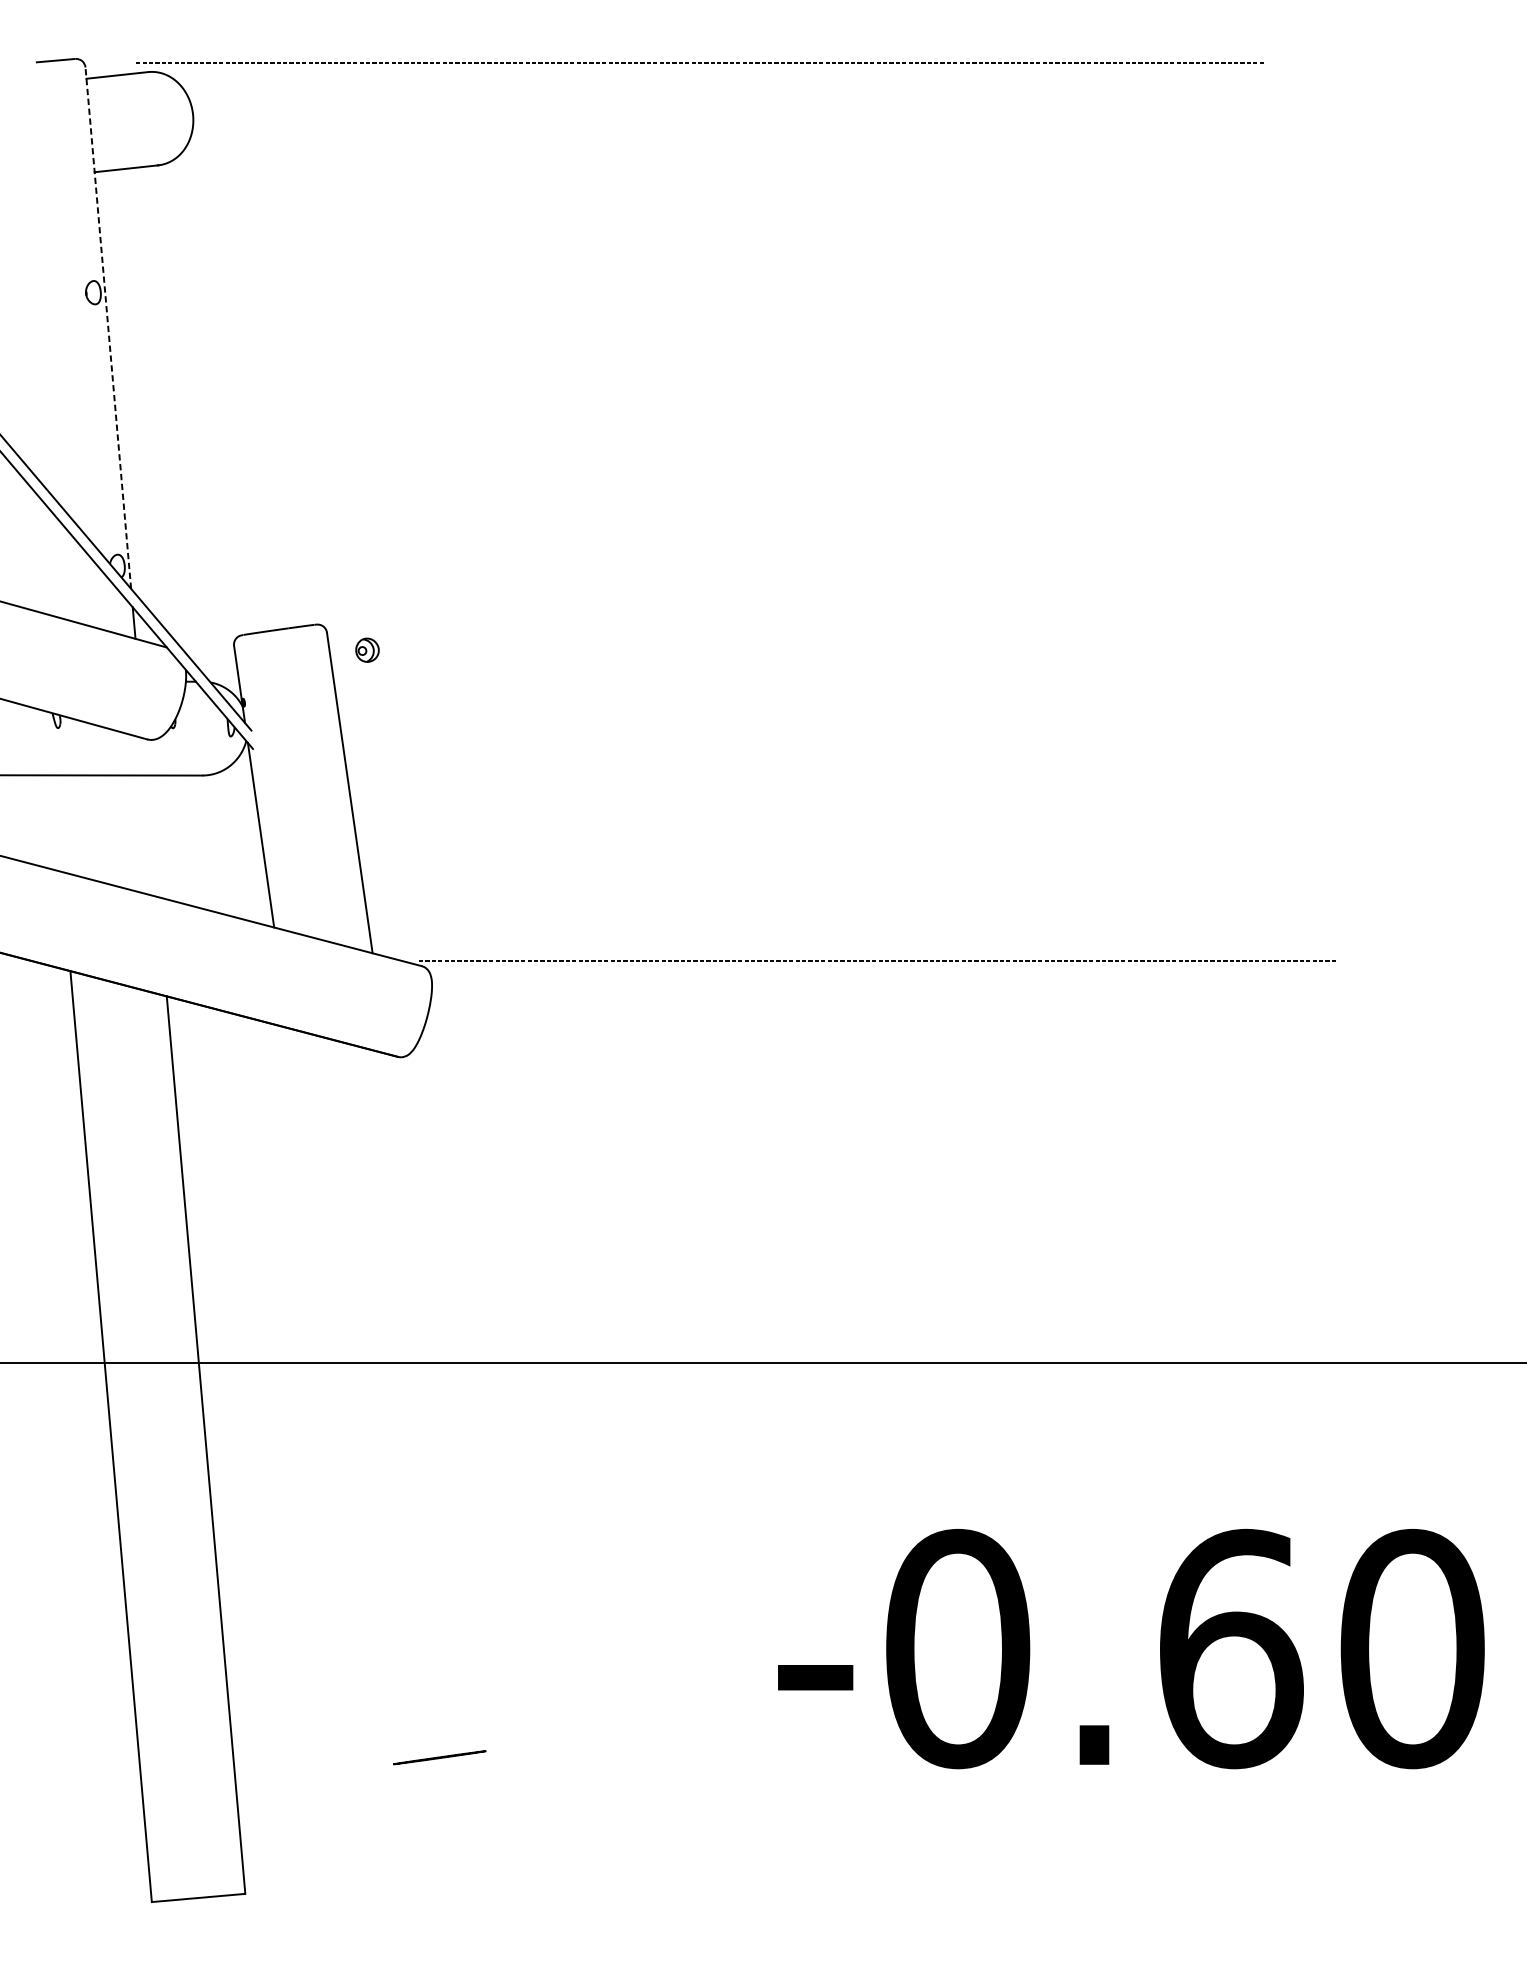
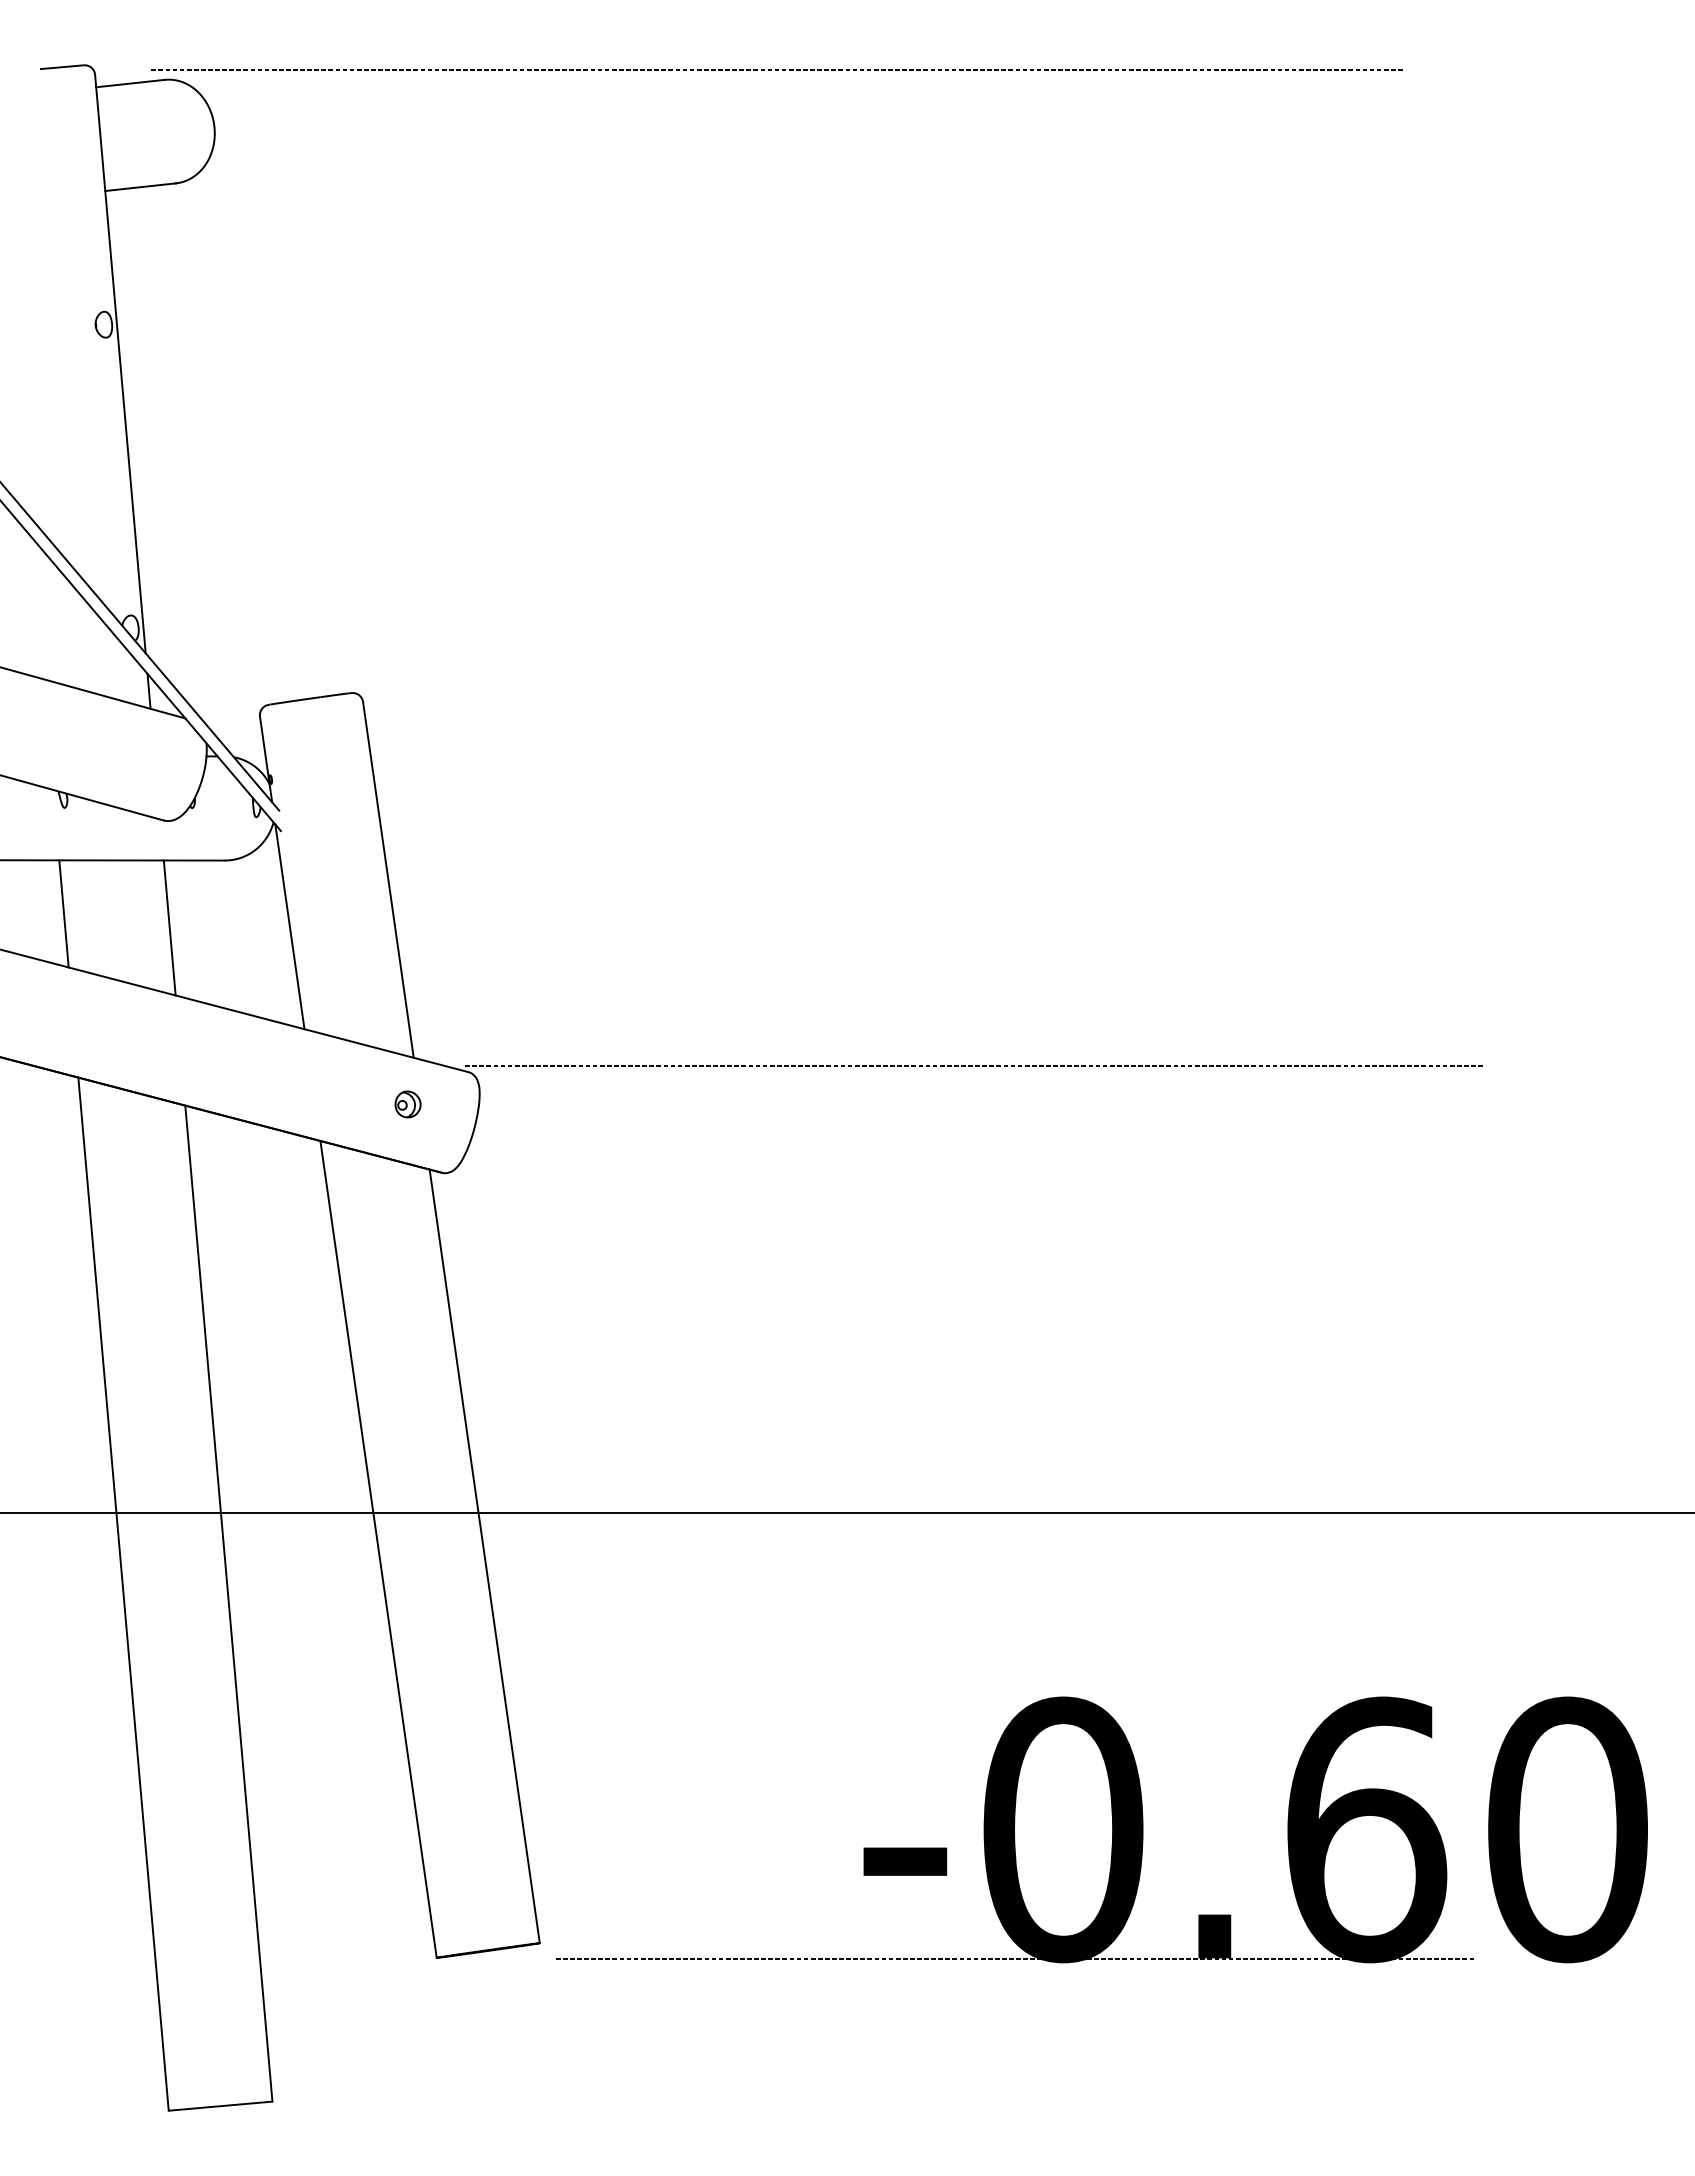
line: (108, 327) -> (120, 363), dashed -> solid
part: (367, 650) -> (407, 1104), moved
line: (57, 823) -> (63, 913), added
line: (152, 835) -> (169, 927), added
line: (340, 1396) -> (378, 1549), added
line: (436, 1402) -> (484, 1556), added
line: (913, 1764) -> (1014, 1958), added

